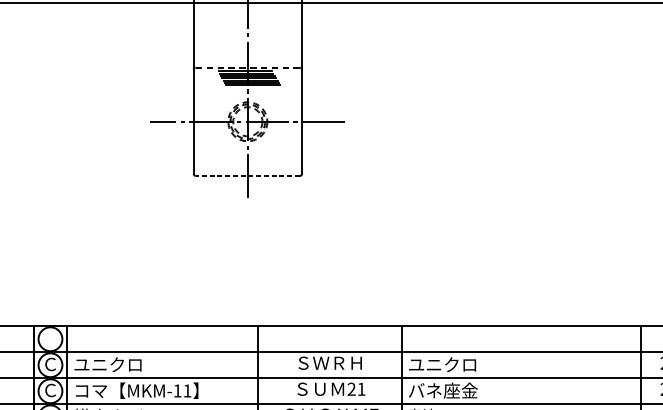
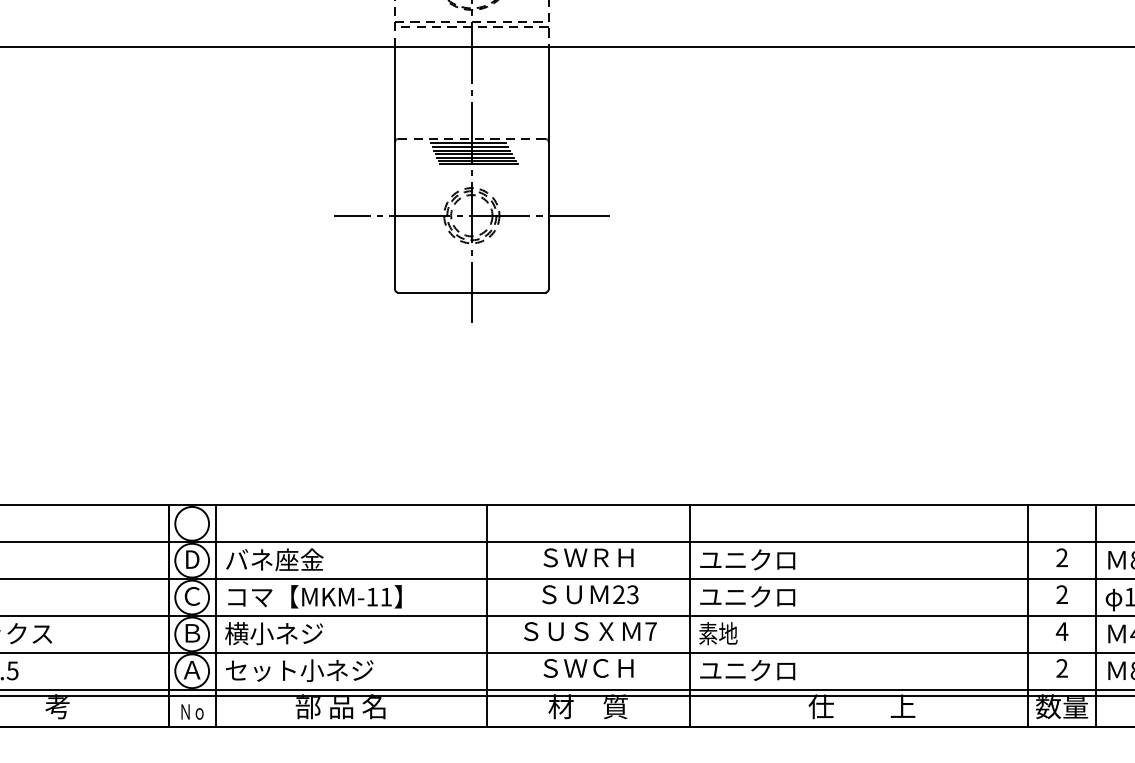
line: (247, 175) -> (471, 292), dashed -> solid
text: (50, 364) -> (192, 559), Ｃ -> D
text: (108, 364) -> (274, 559), ユニクロ -> バネ座金
text: (361, 389) -> (632, 594), 21 -> 23
text: (443, 390) -> (748, 596), バネ座金 -> ユニクロ

